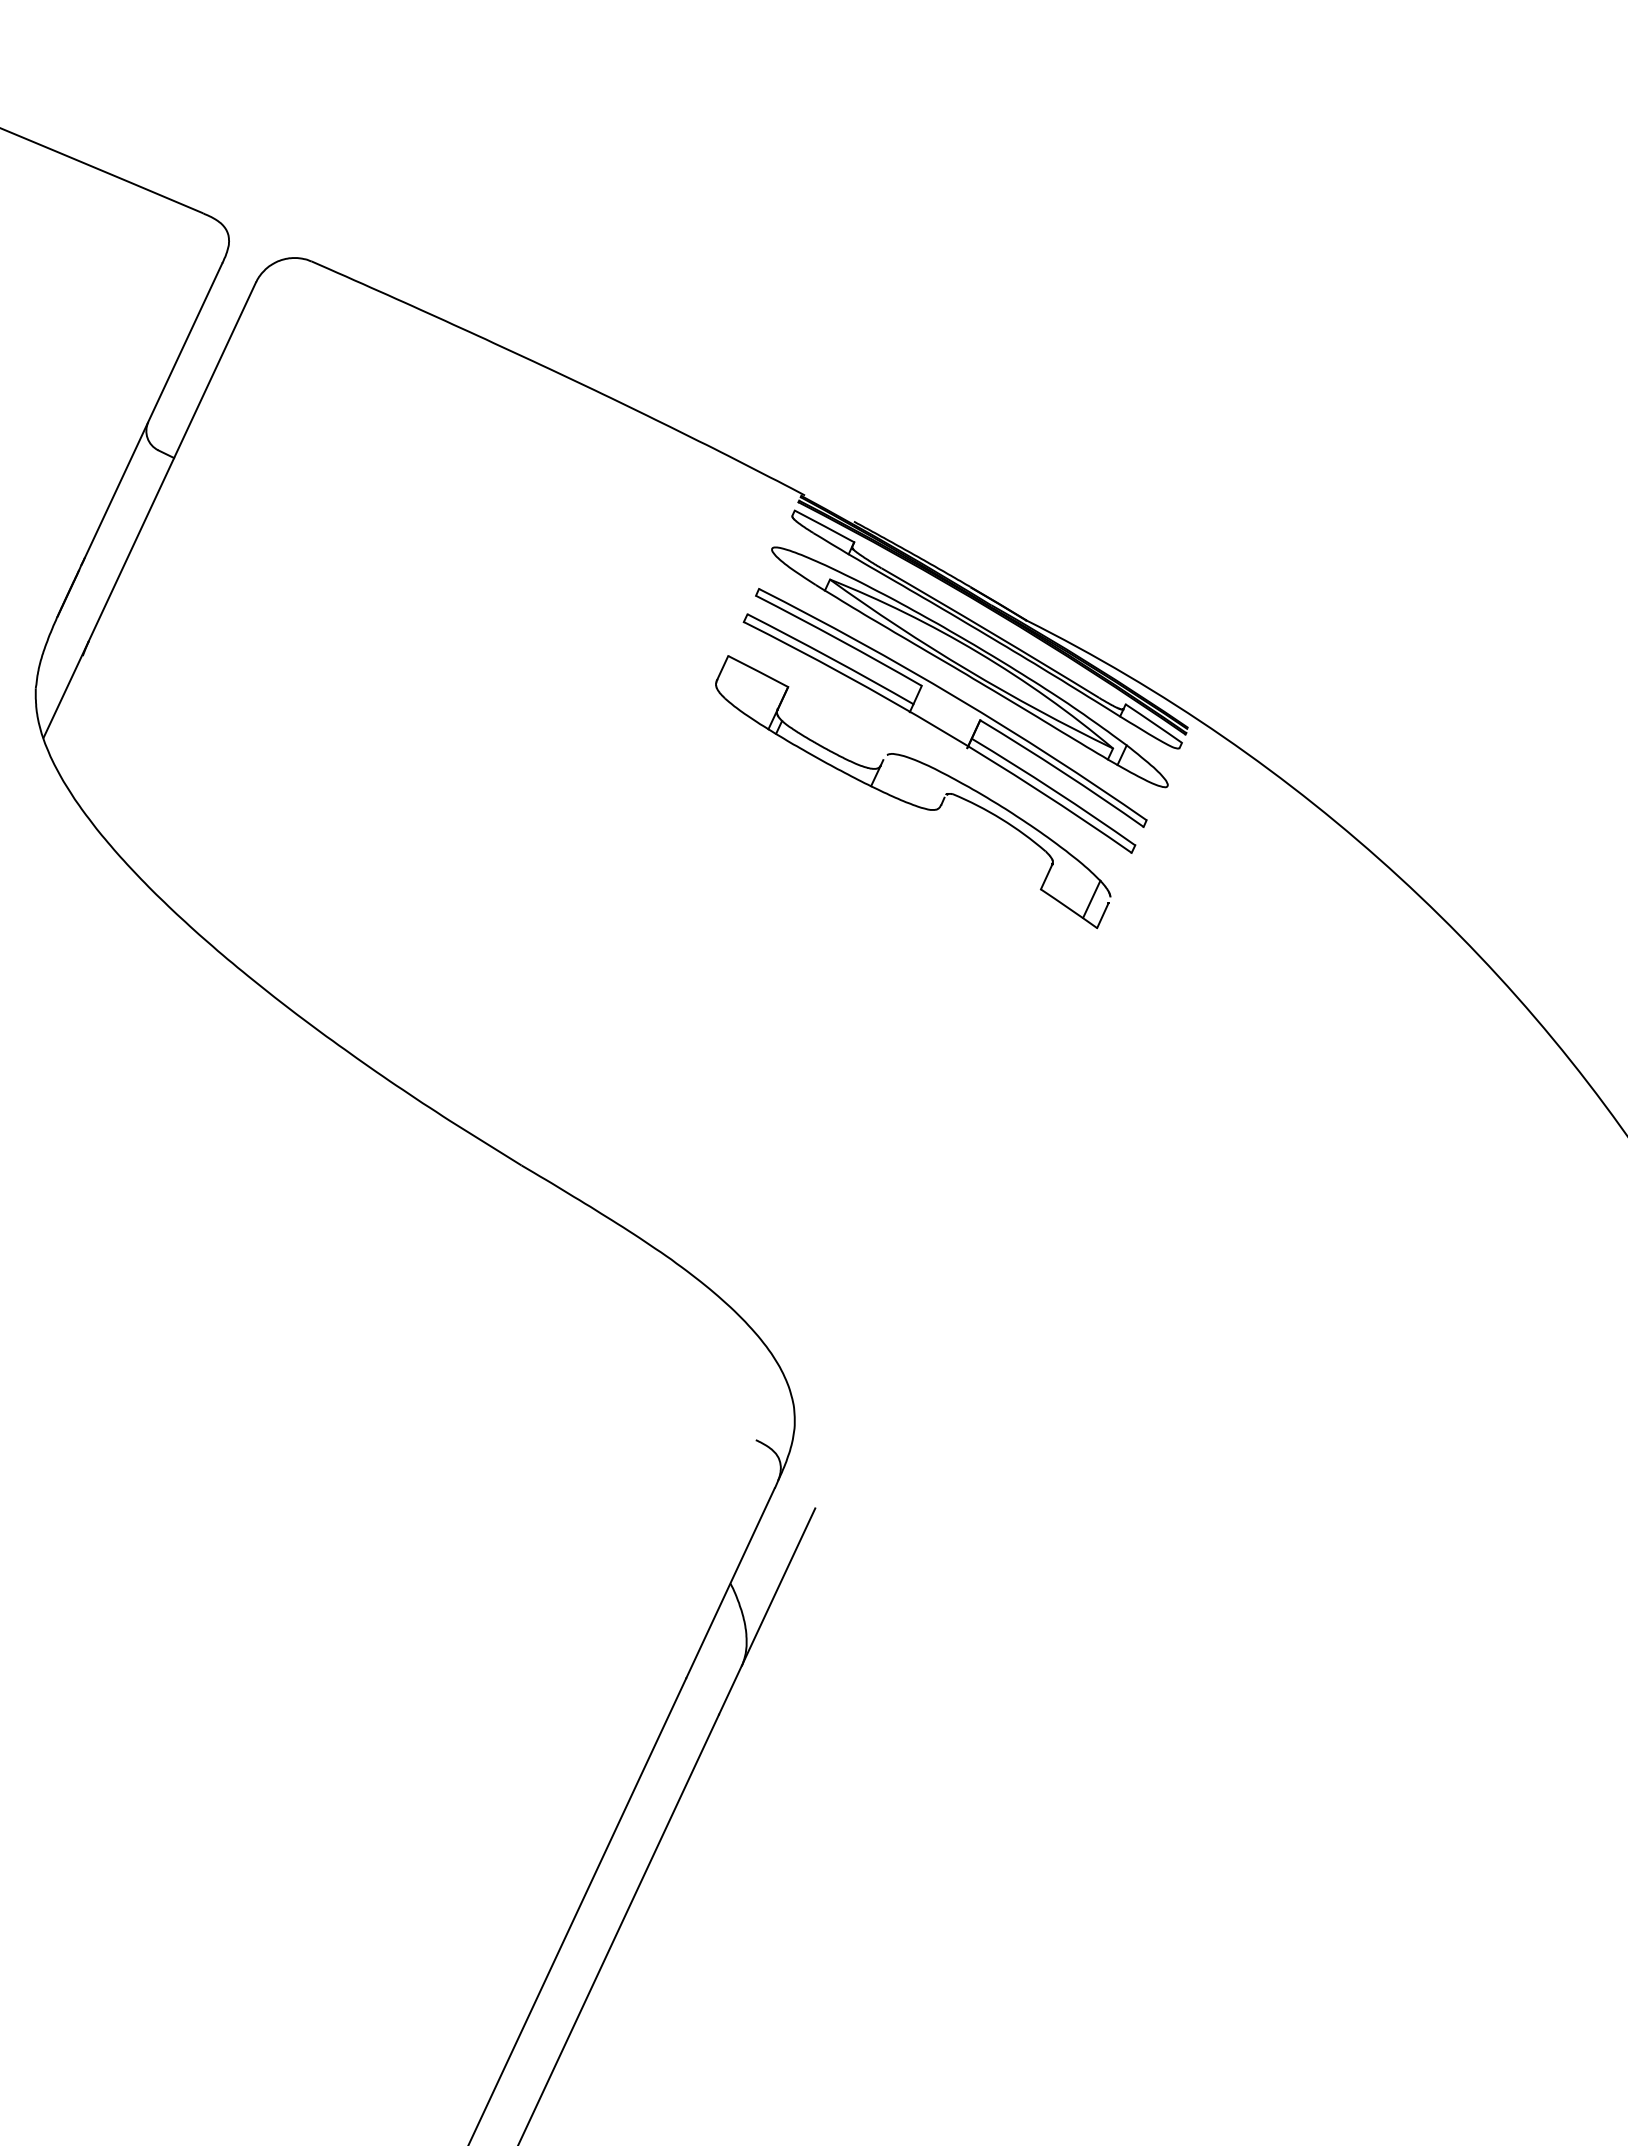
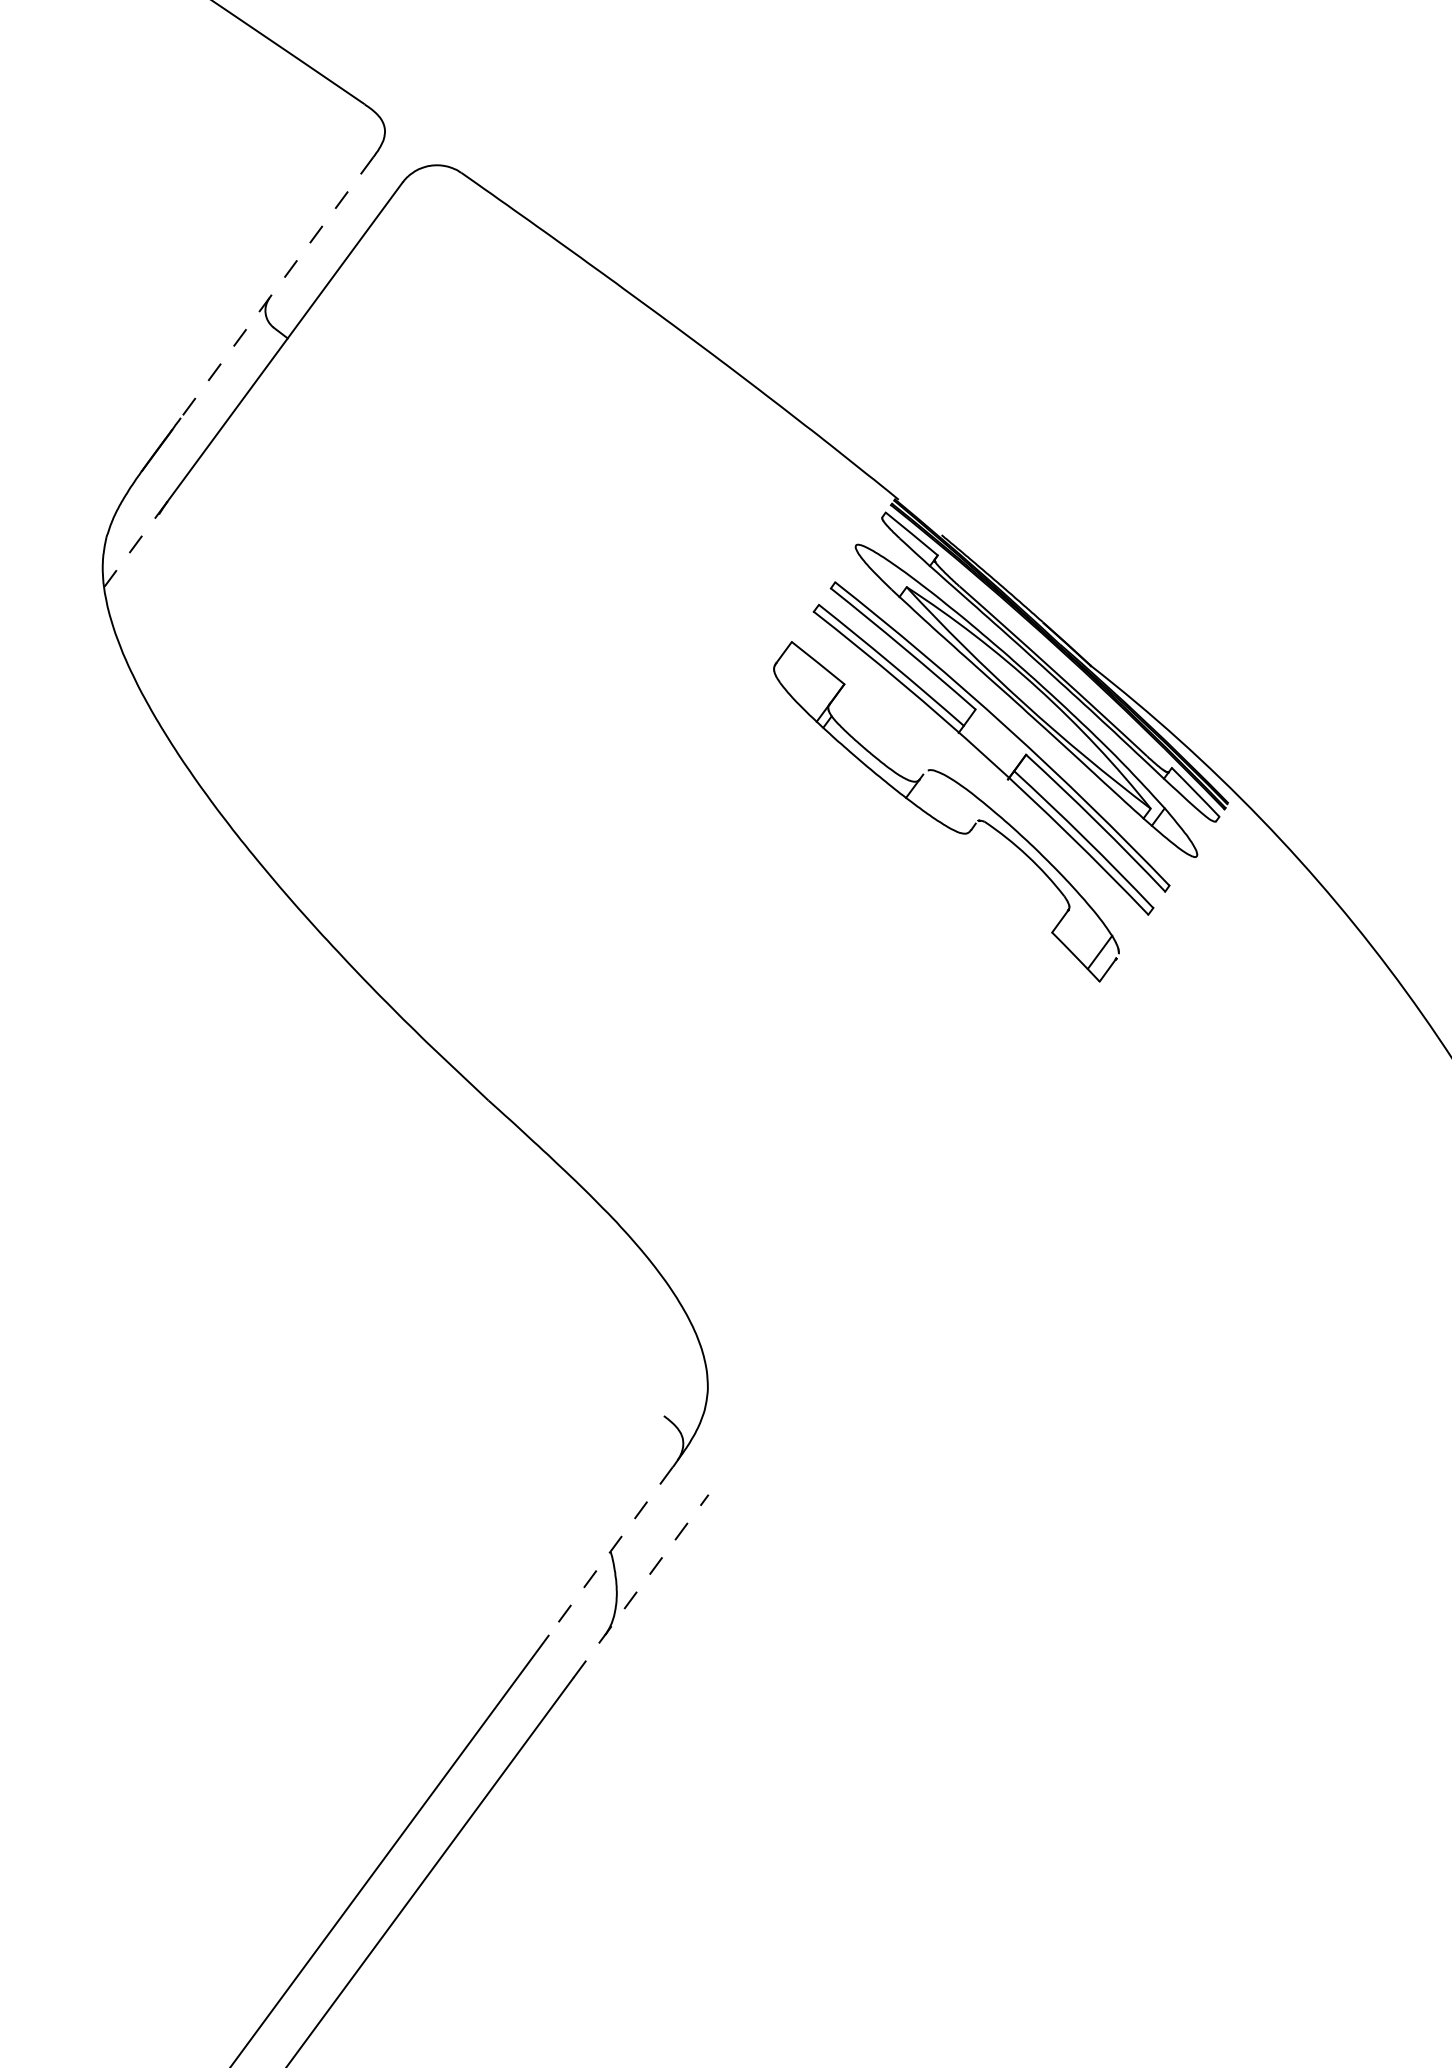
line: (151, 414) -> (274, 291), solid -> dashed
line: (65, 690) -> (135, 544), solid -> dashed
line: (730, 1583) -> (610, 1551), solid -> dashed
line: (767, 1611) -> (641, 1586), solid -> dashed

